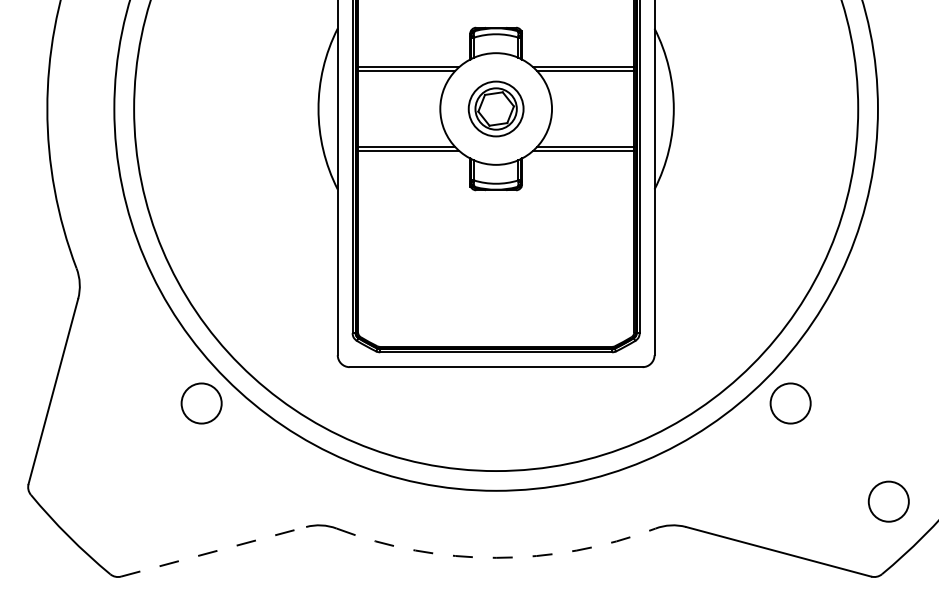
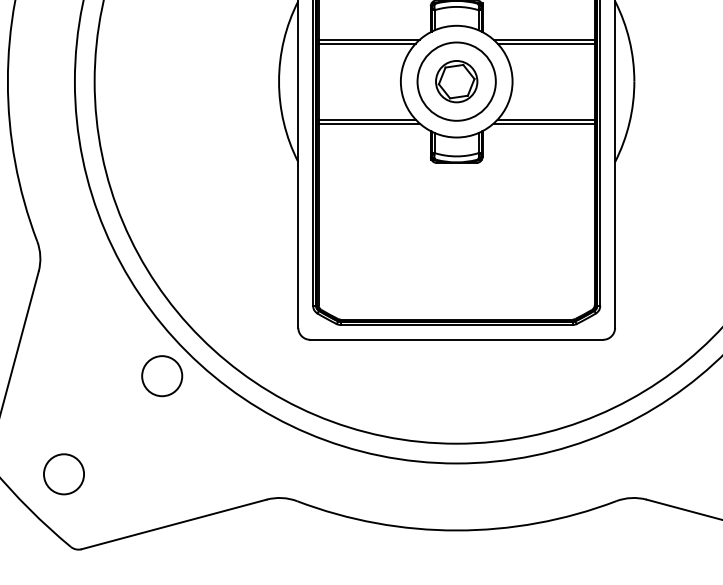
circle: (496, 108) -> (457, 81), size x1.43
circle: (103, 501) -> (64, 474), added
line: (213, 551) -> (174, 524), dashed -> solid
arc: (496, 557) -> (457, 530), dashed -> solid

